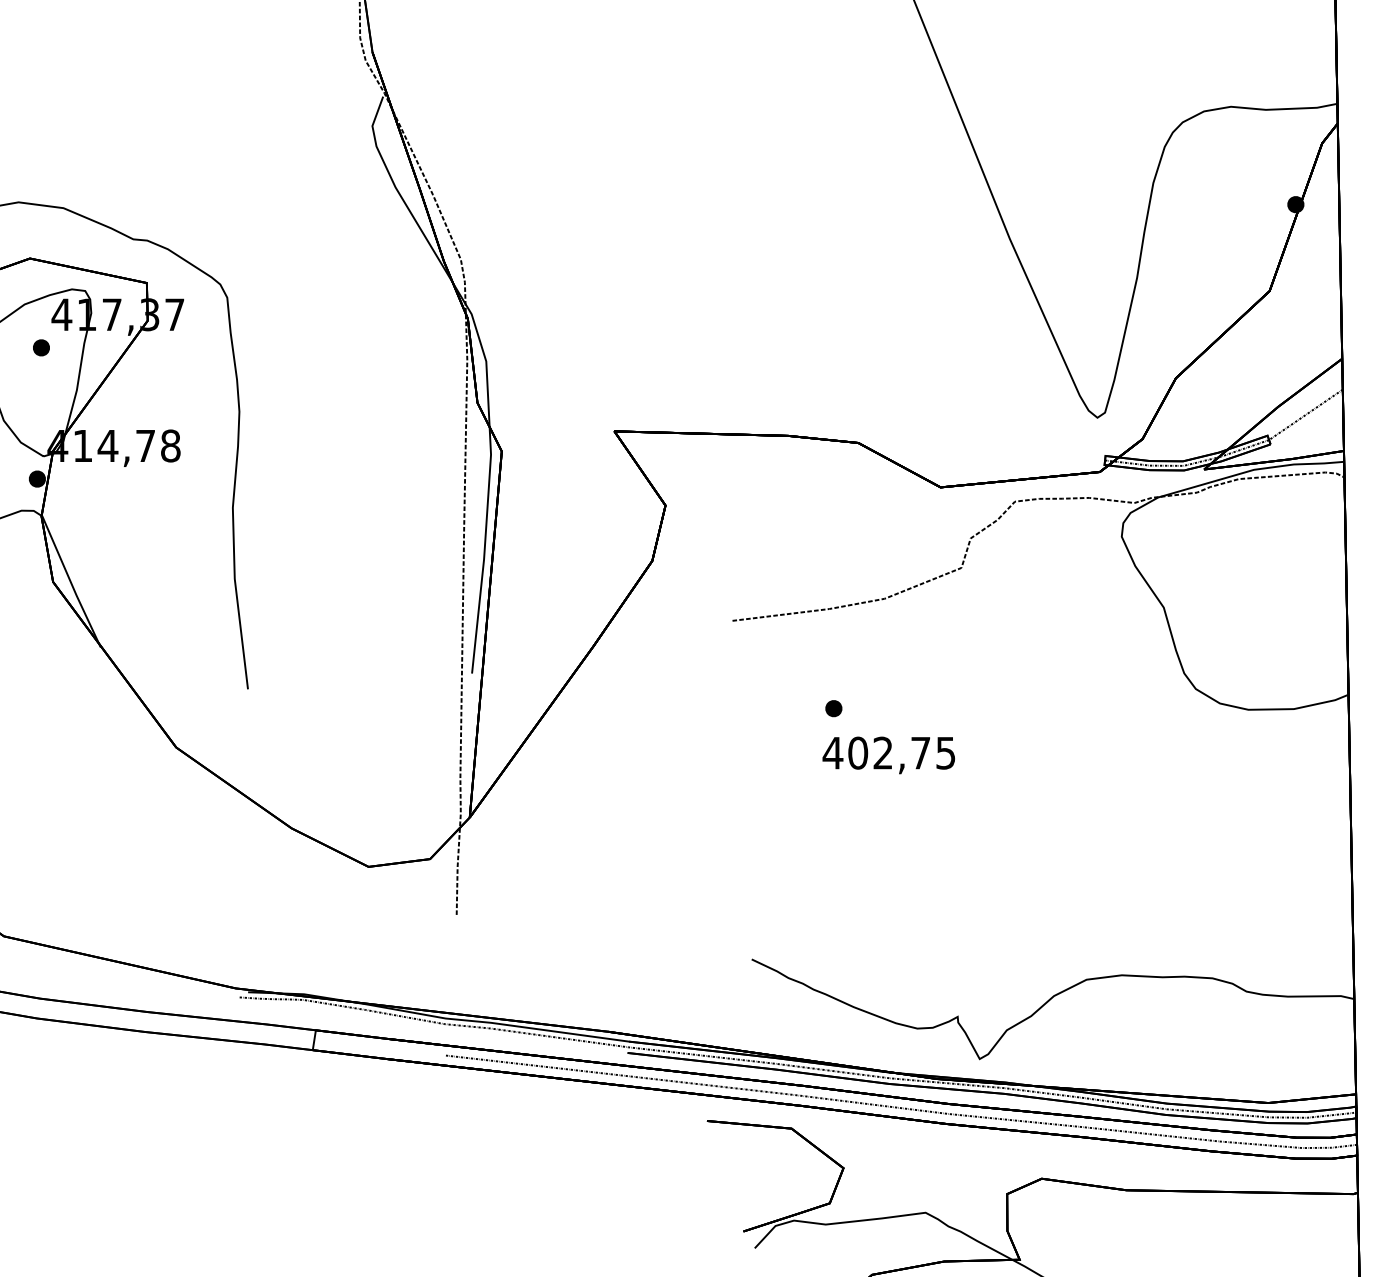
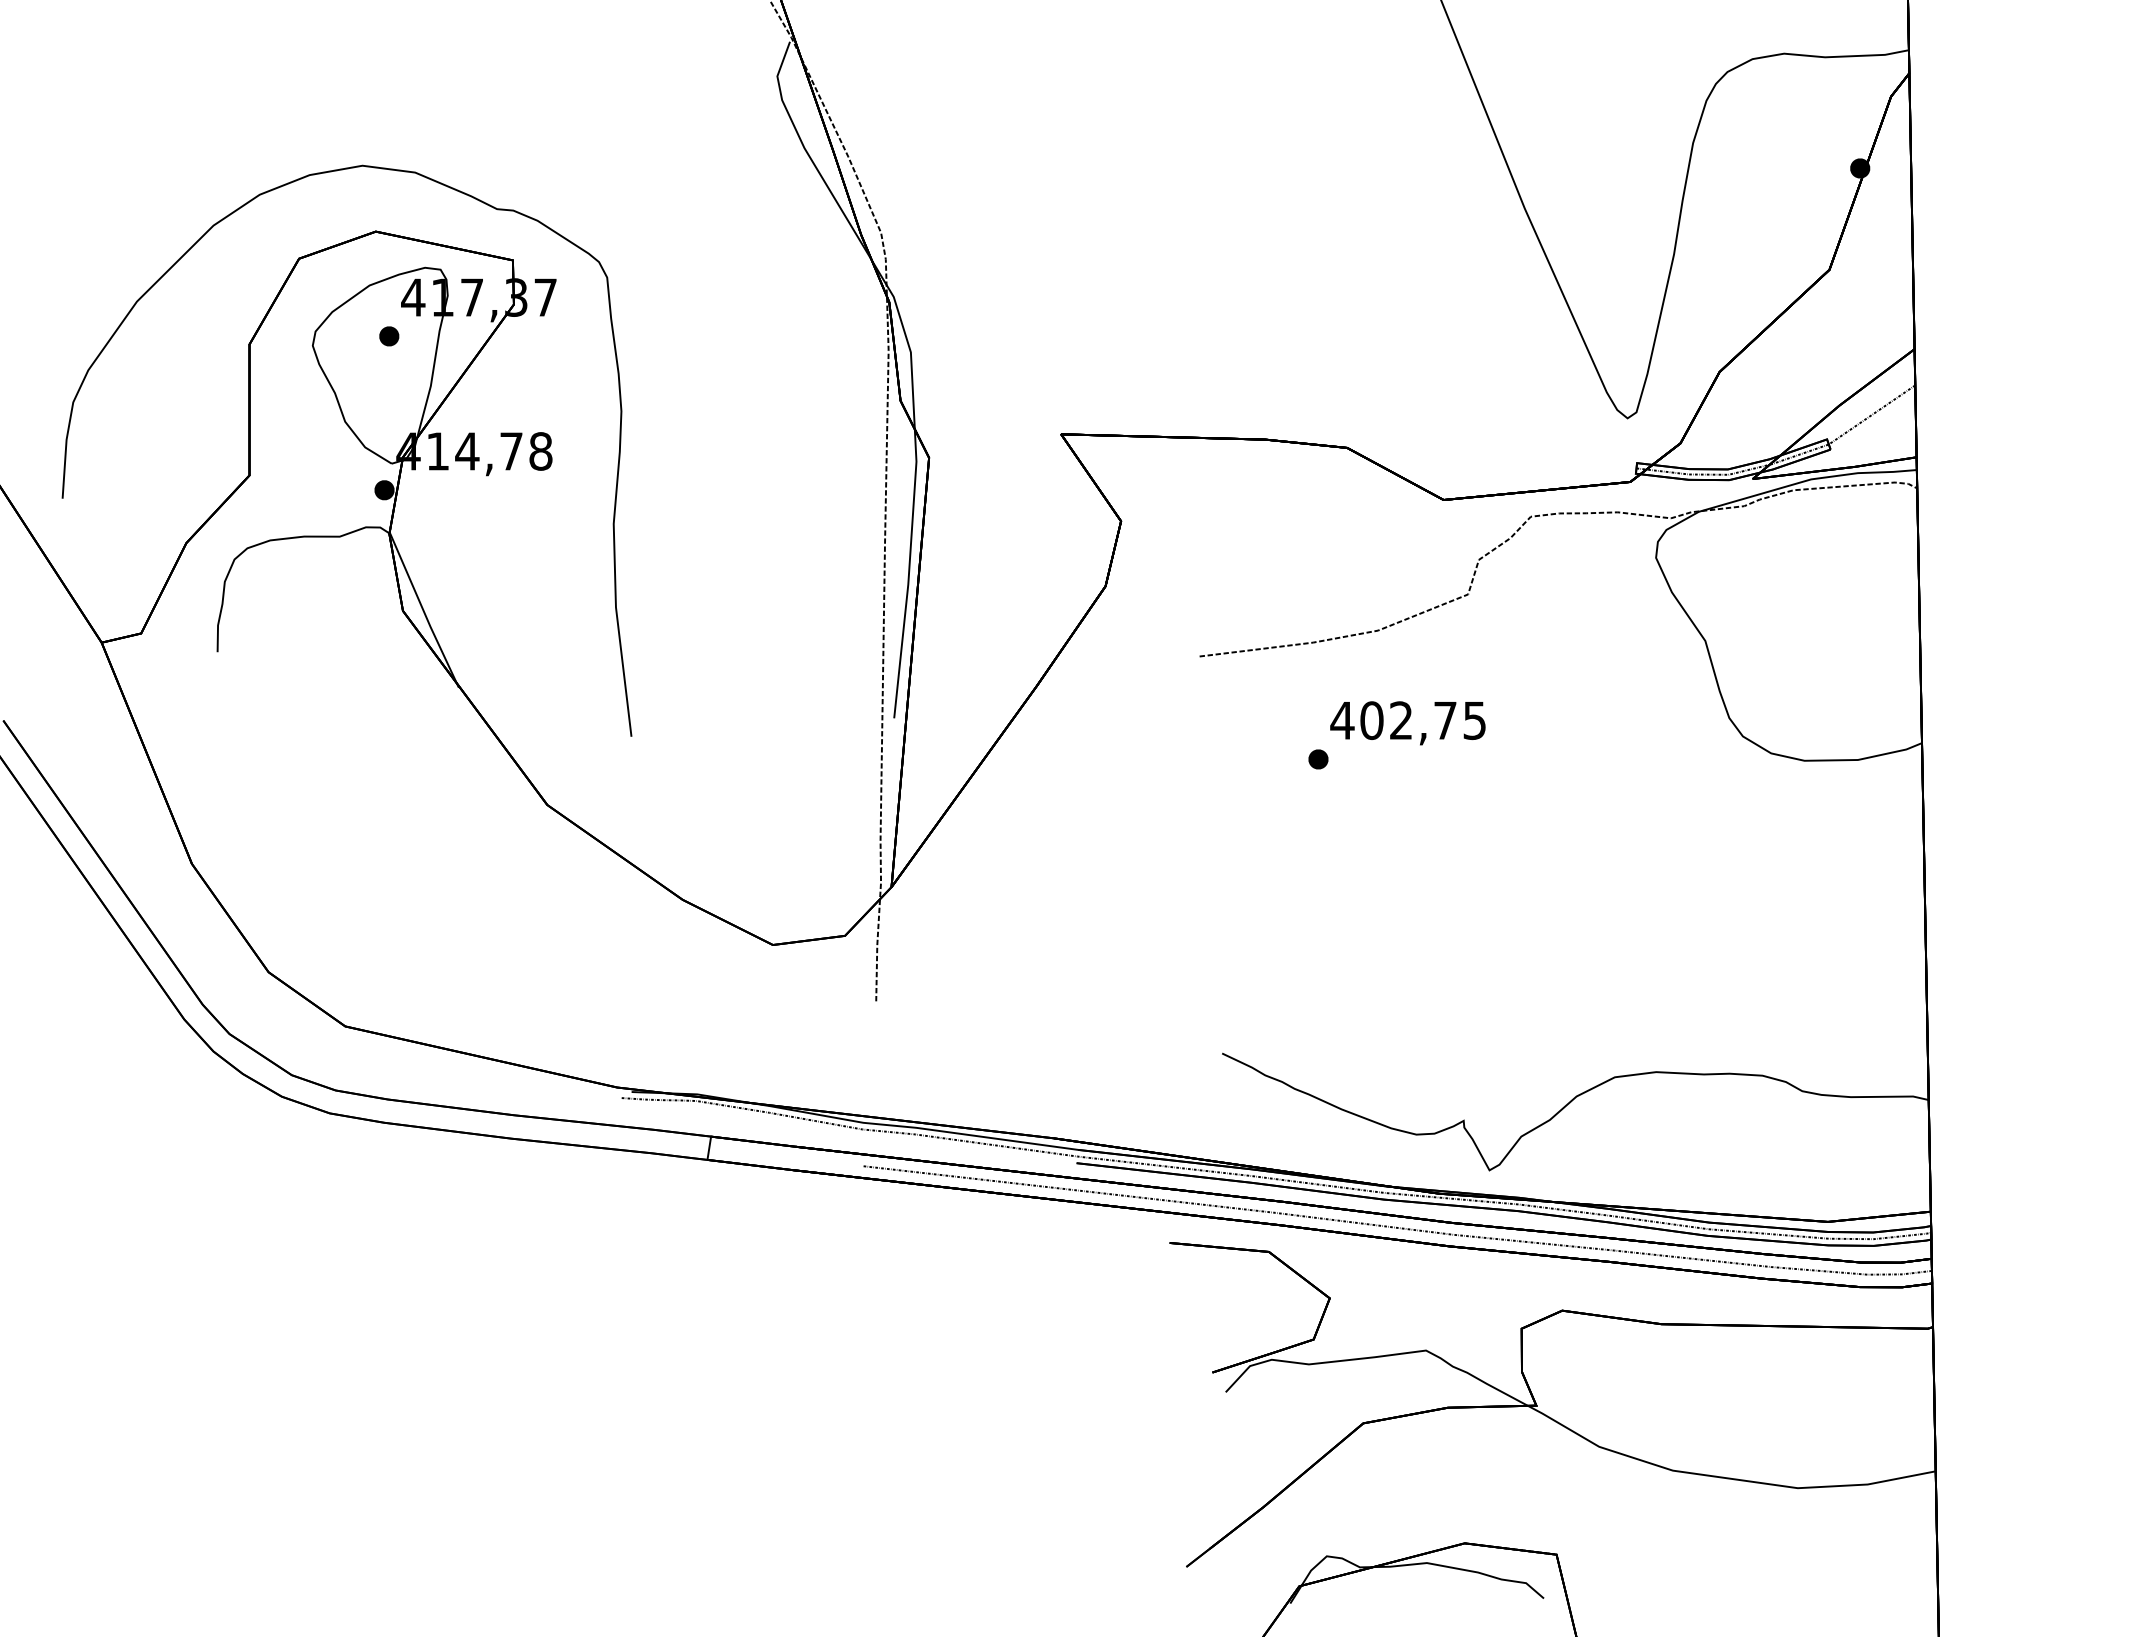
text: (888, 755) -> (1407, 723), moved

